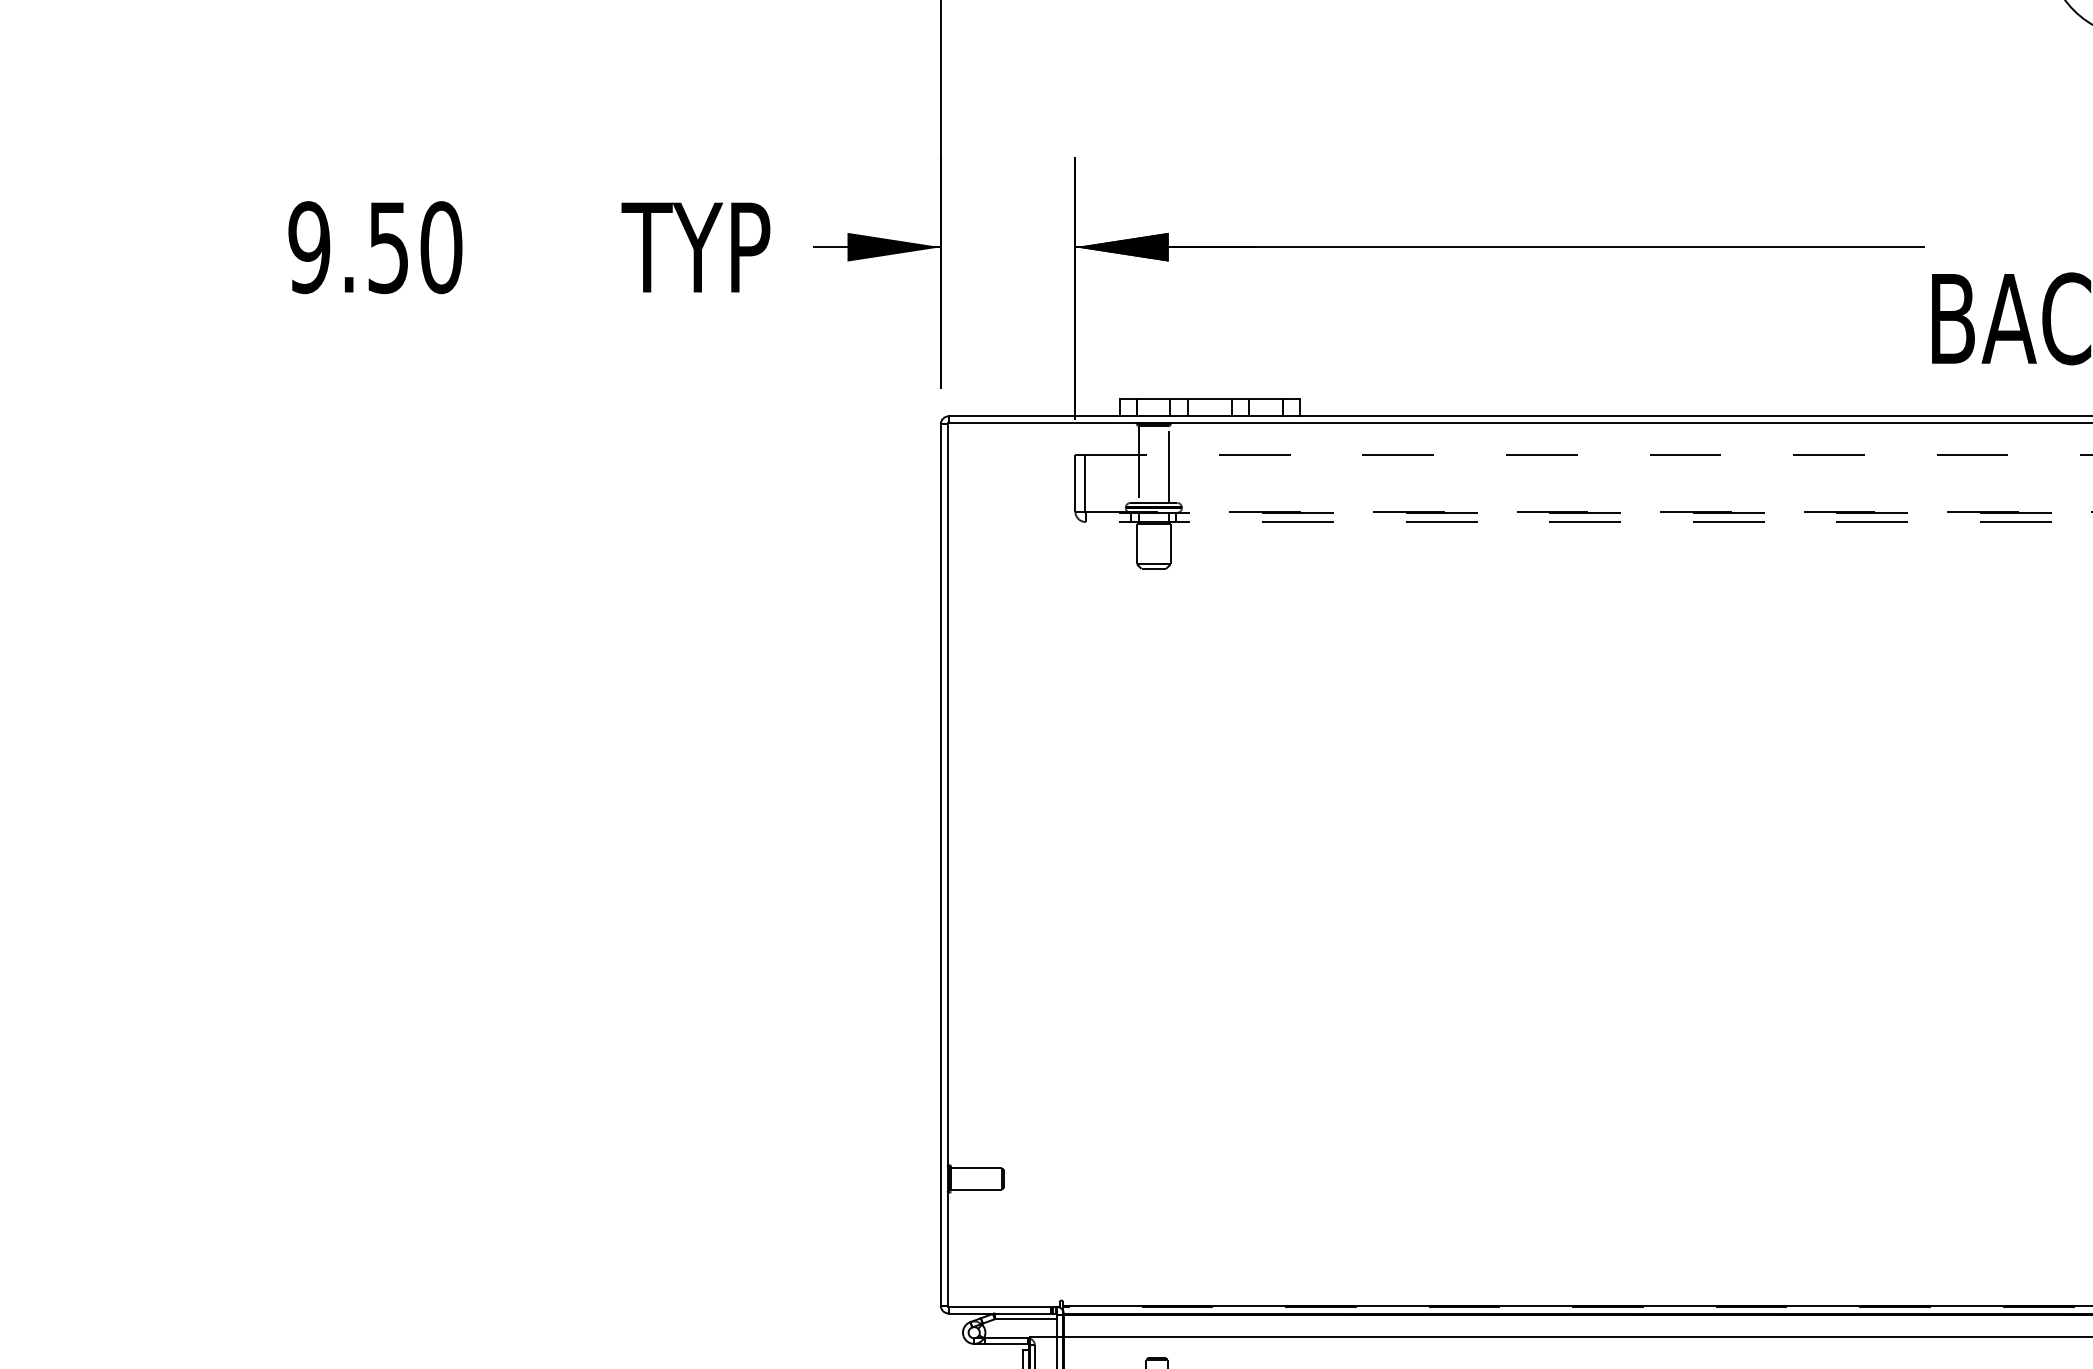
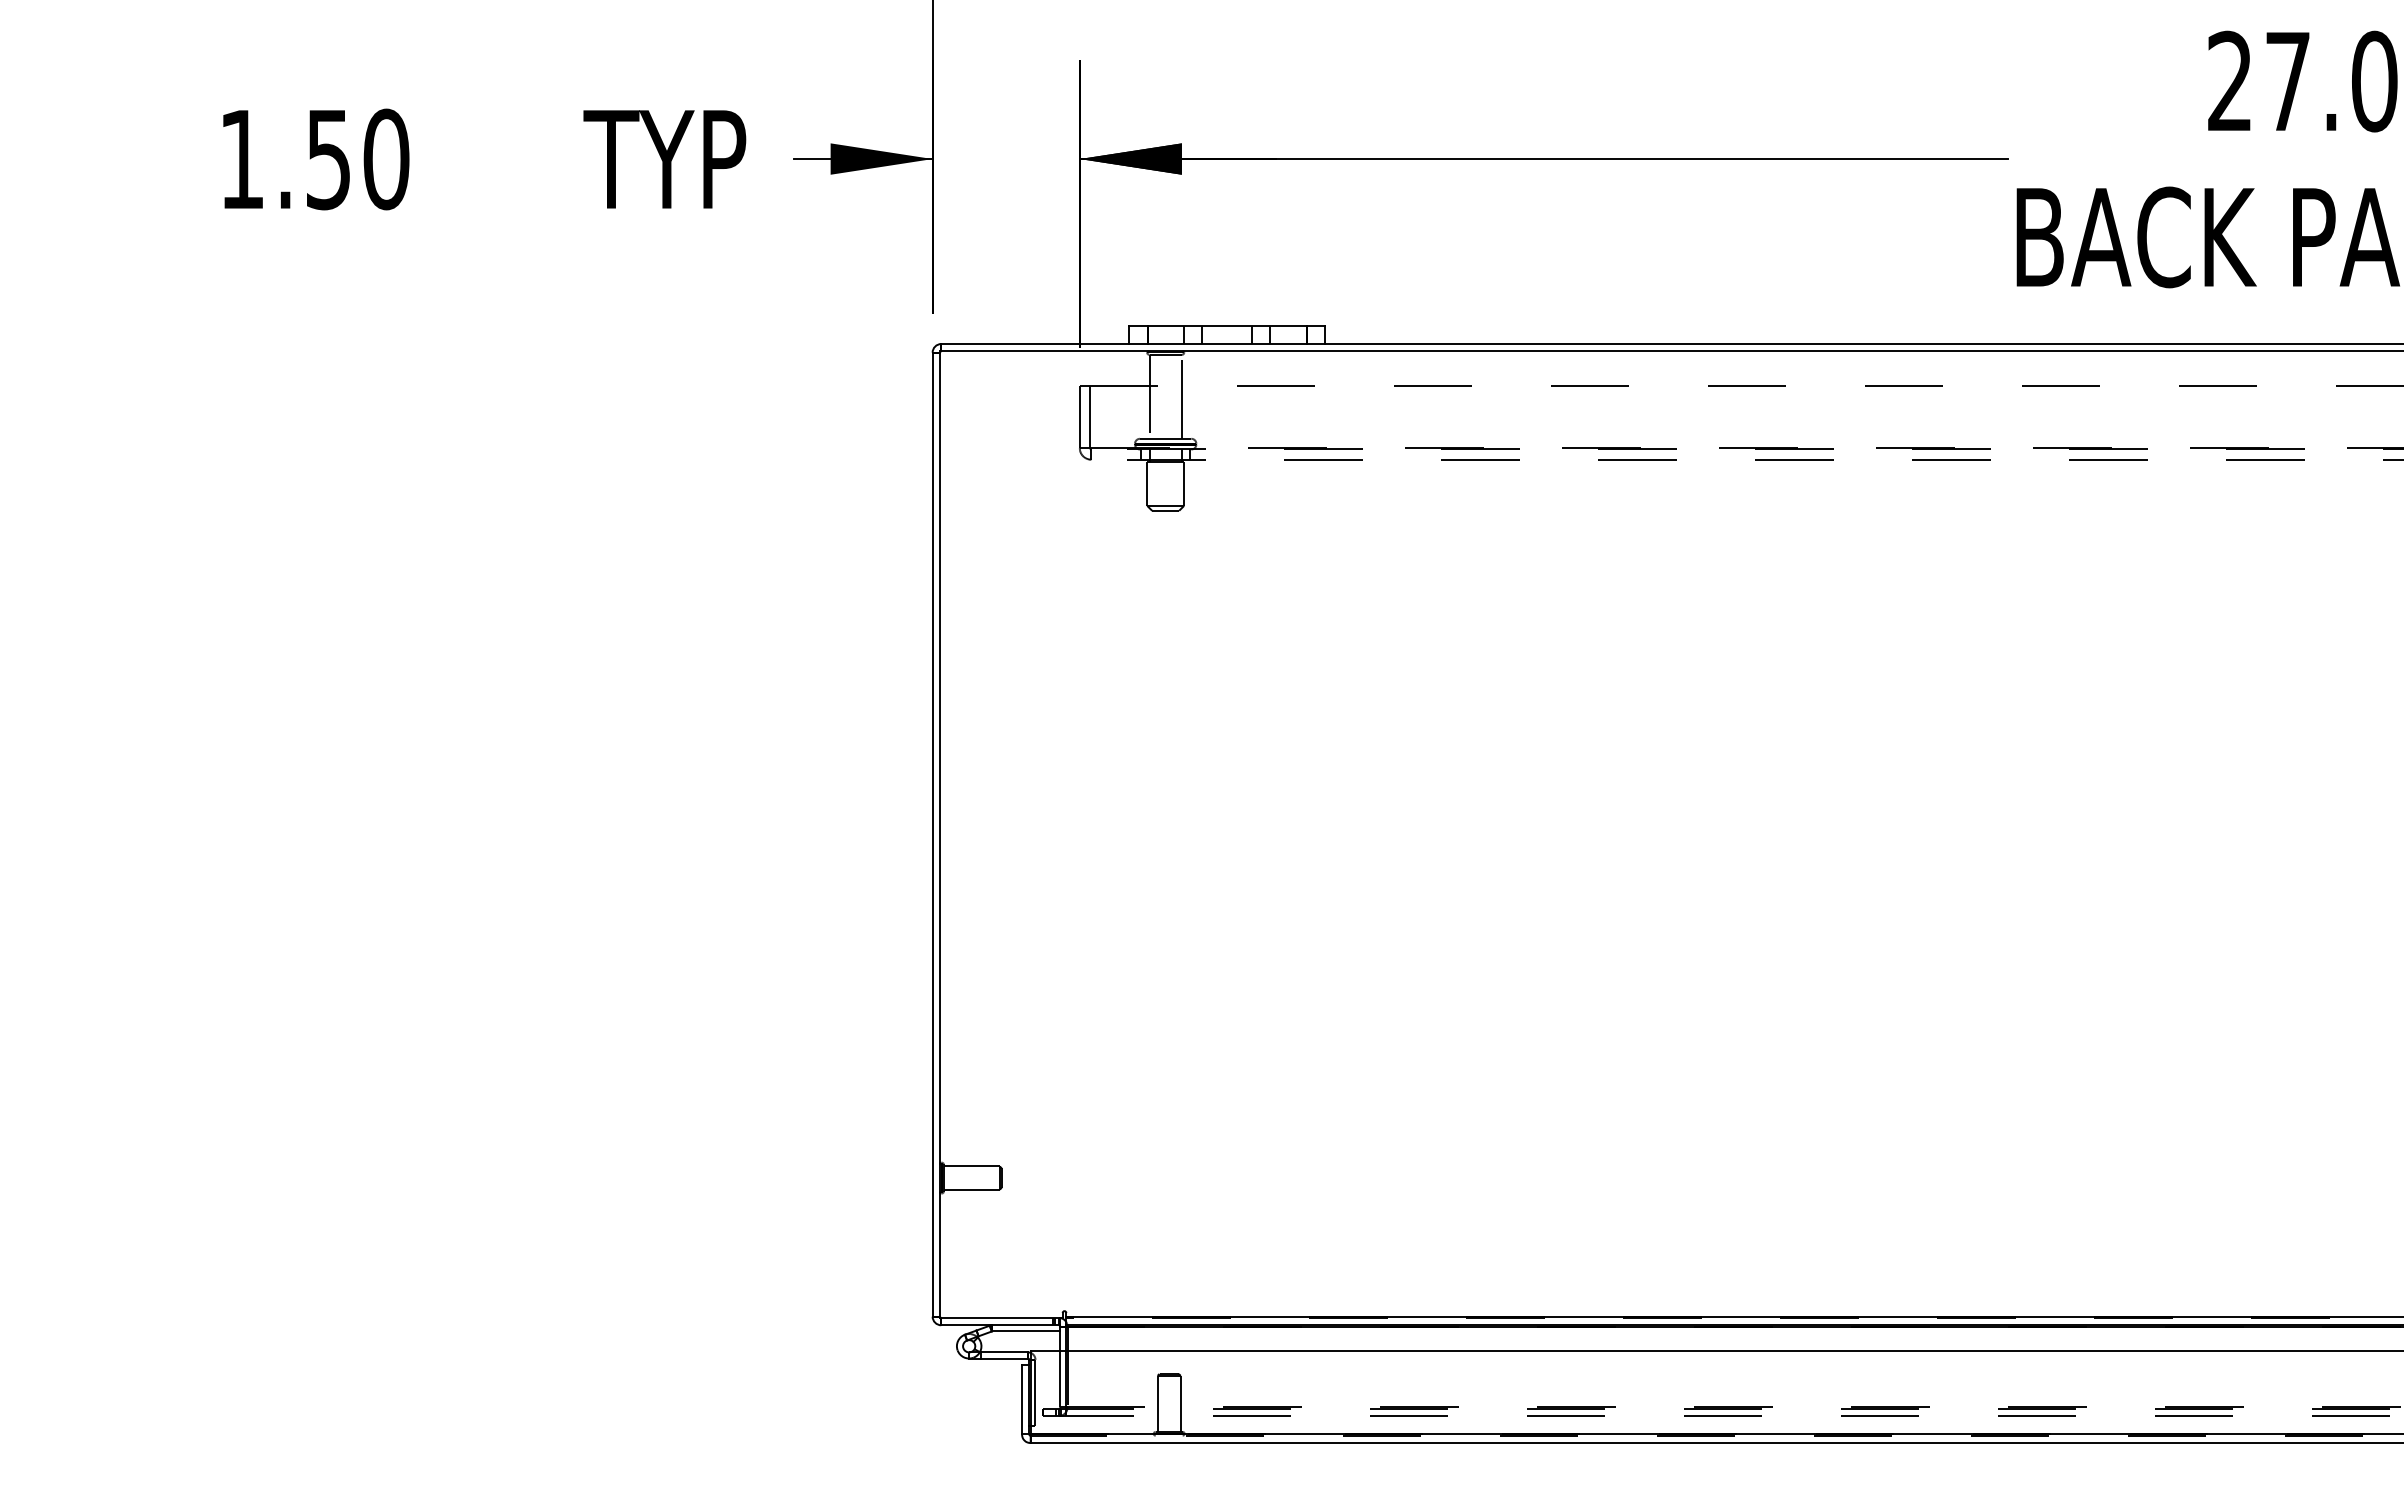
text: (308, 247) -> (241, 159), 9.50 -> 1.50

